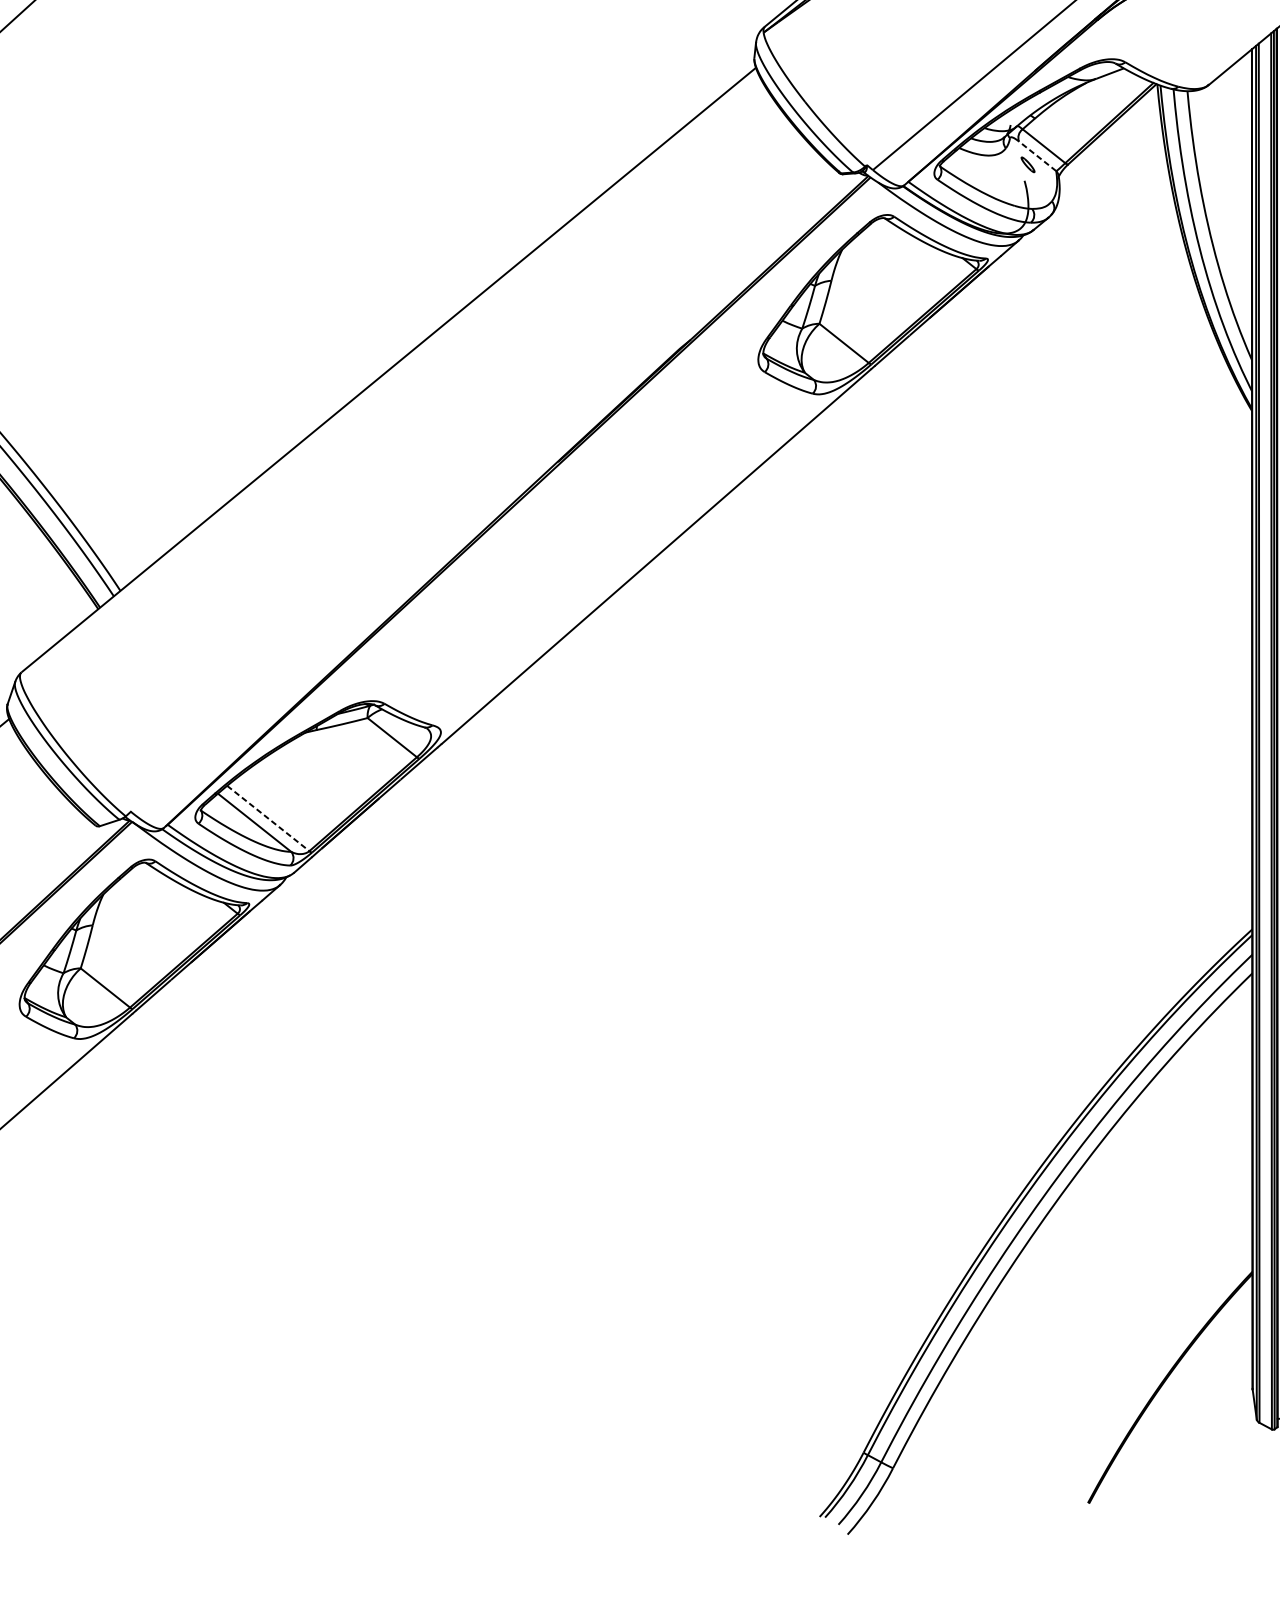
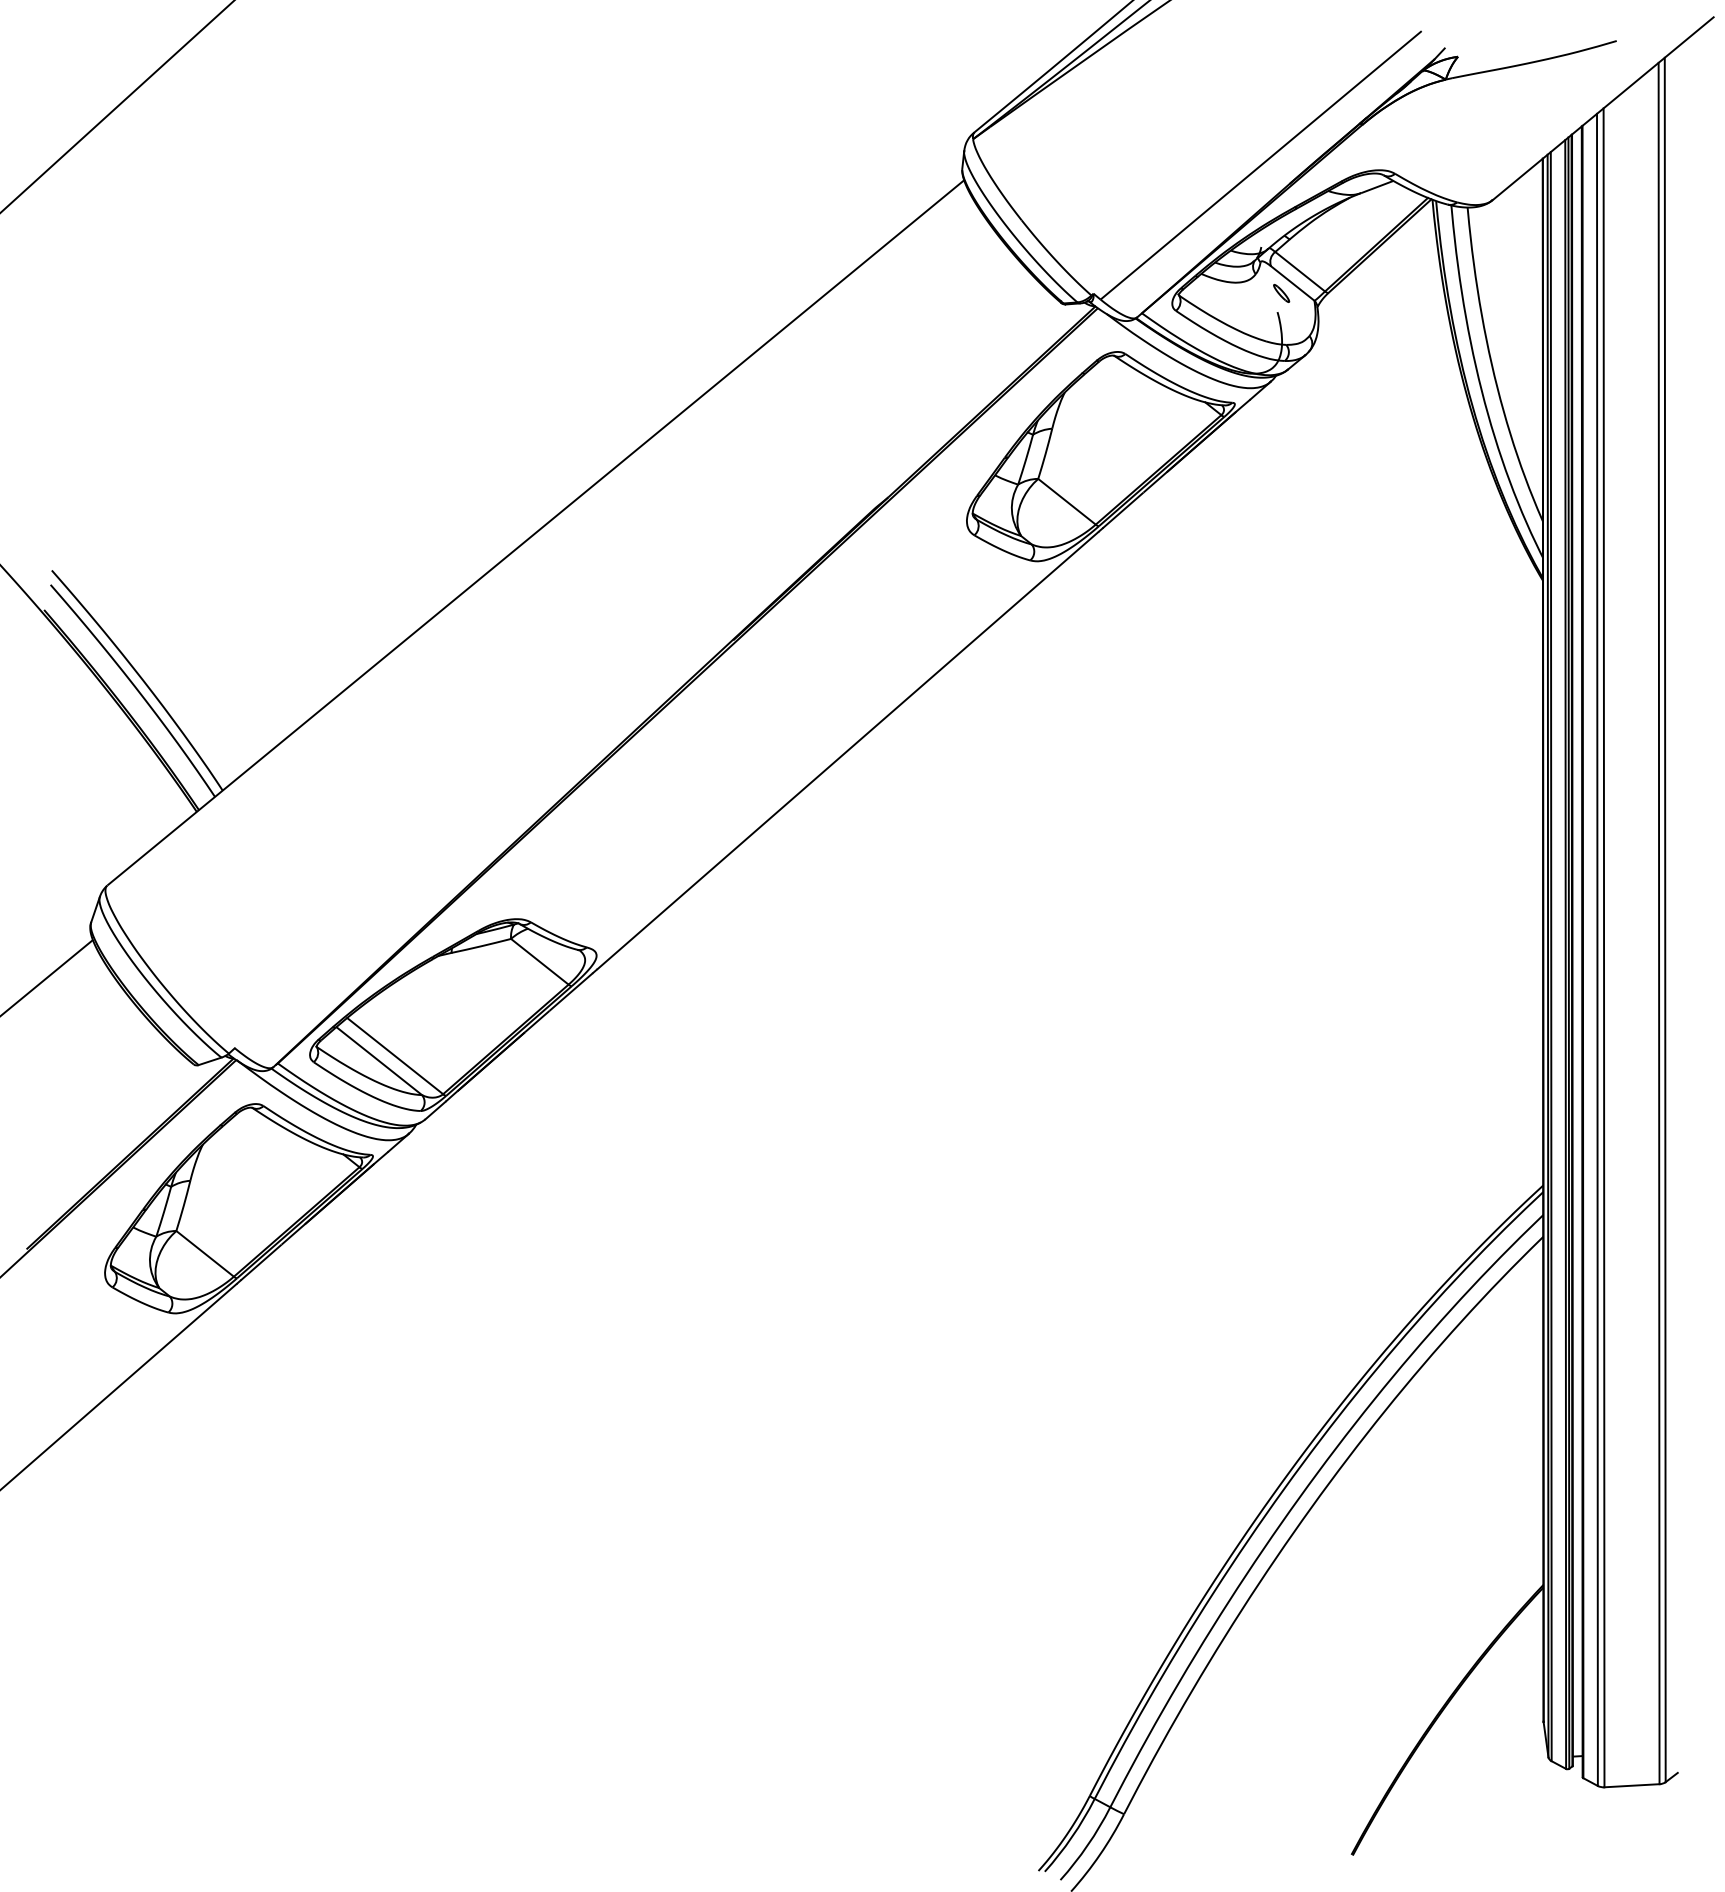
line: (1037, 156) -> (1292, 283), dashed -> solid
line: (268, 818) -> (395, 1056), dashed -> solid

